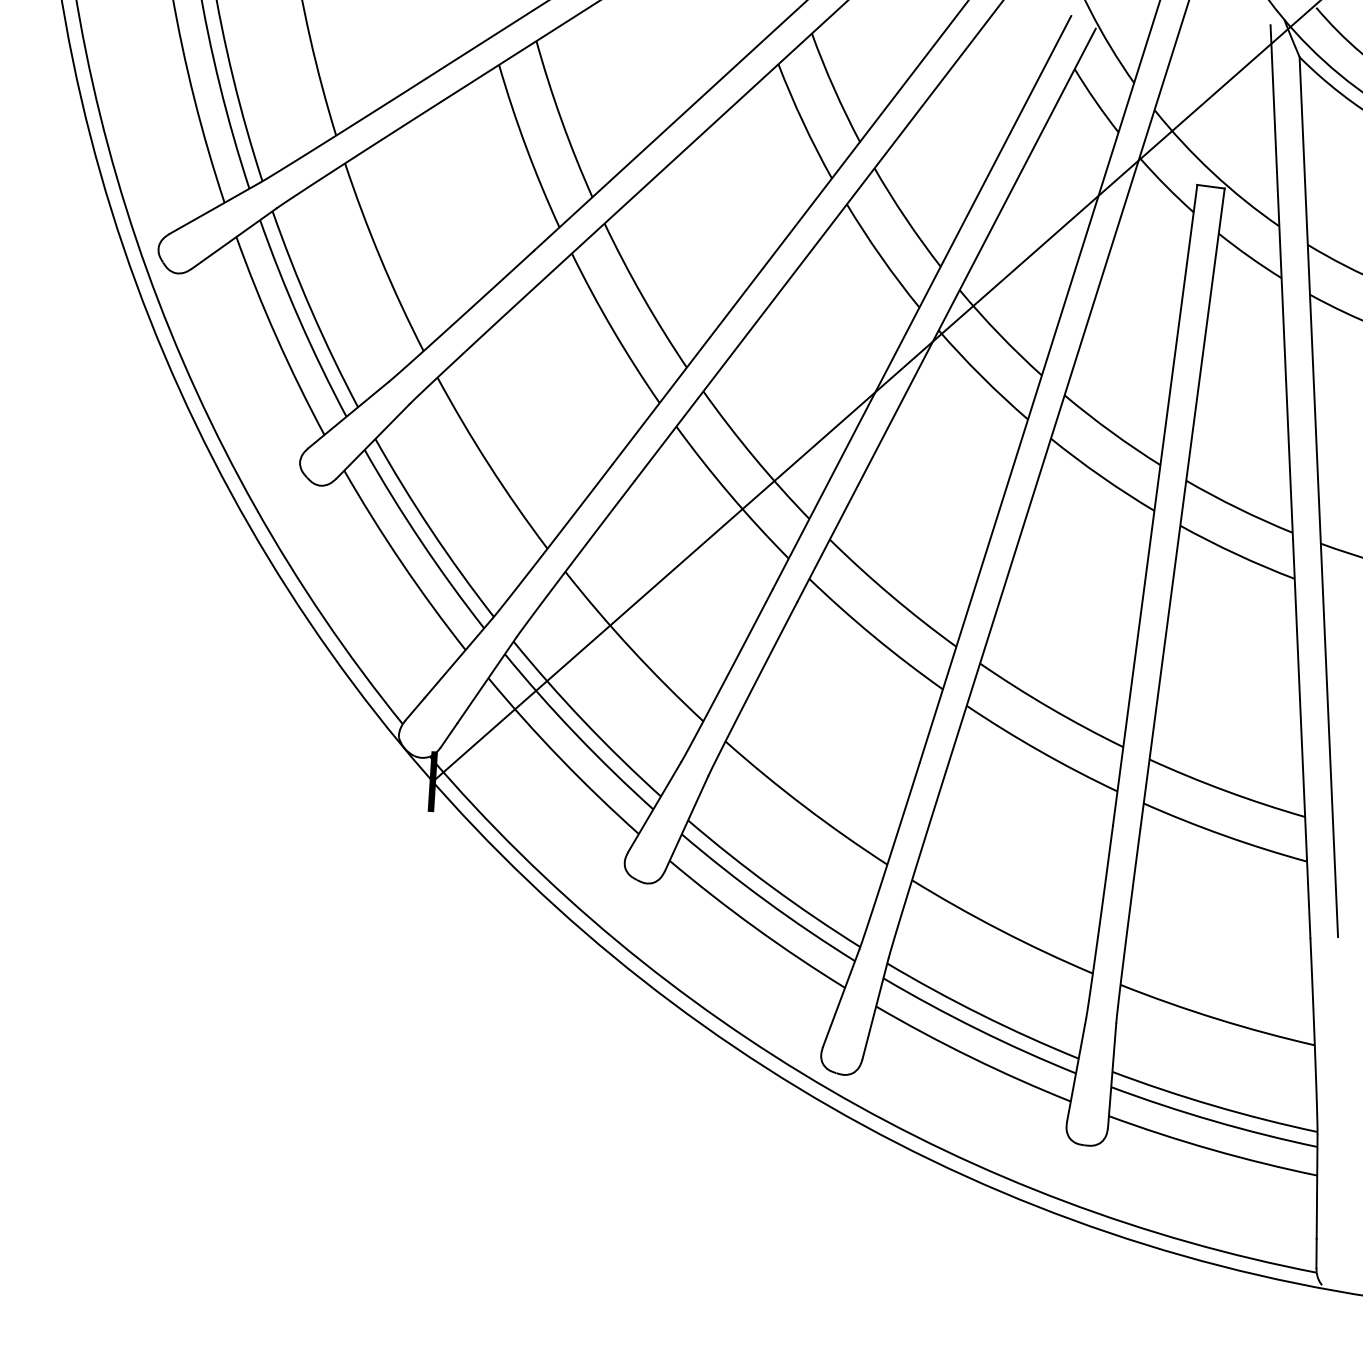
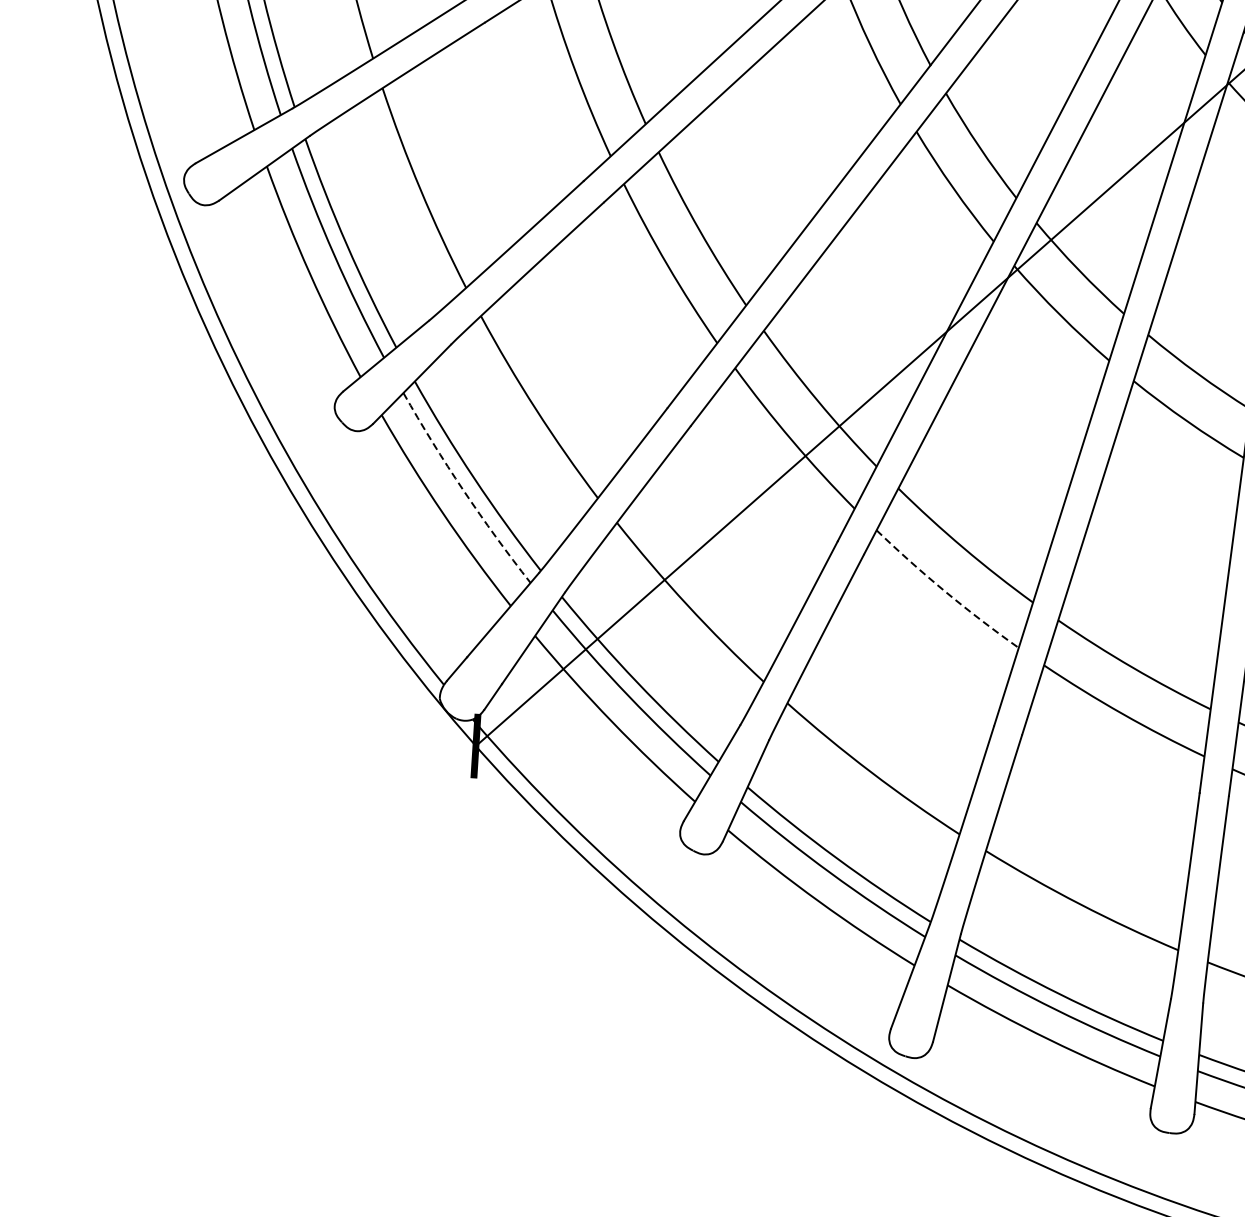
arc: (421, 541) -> (463, 490), solid -> dashed
arc: (874, 636) -> (945, 591), solid -> dashed

